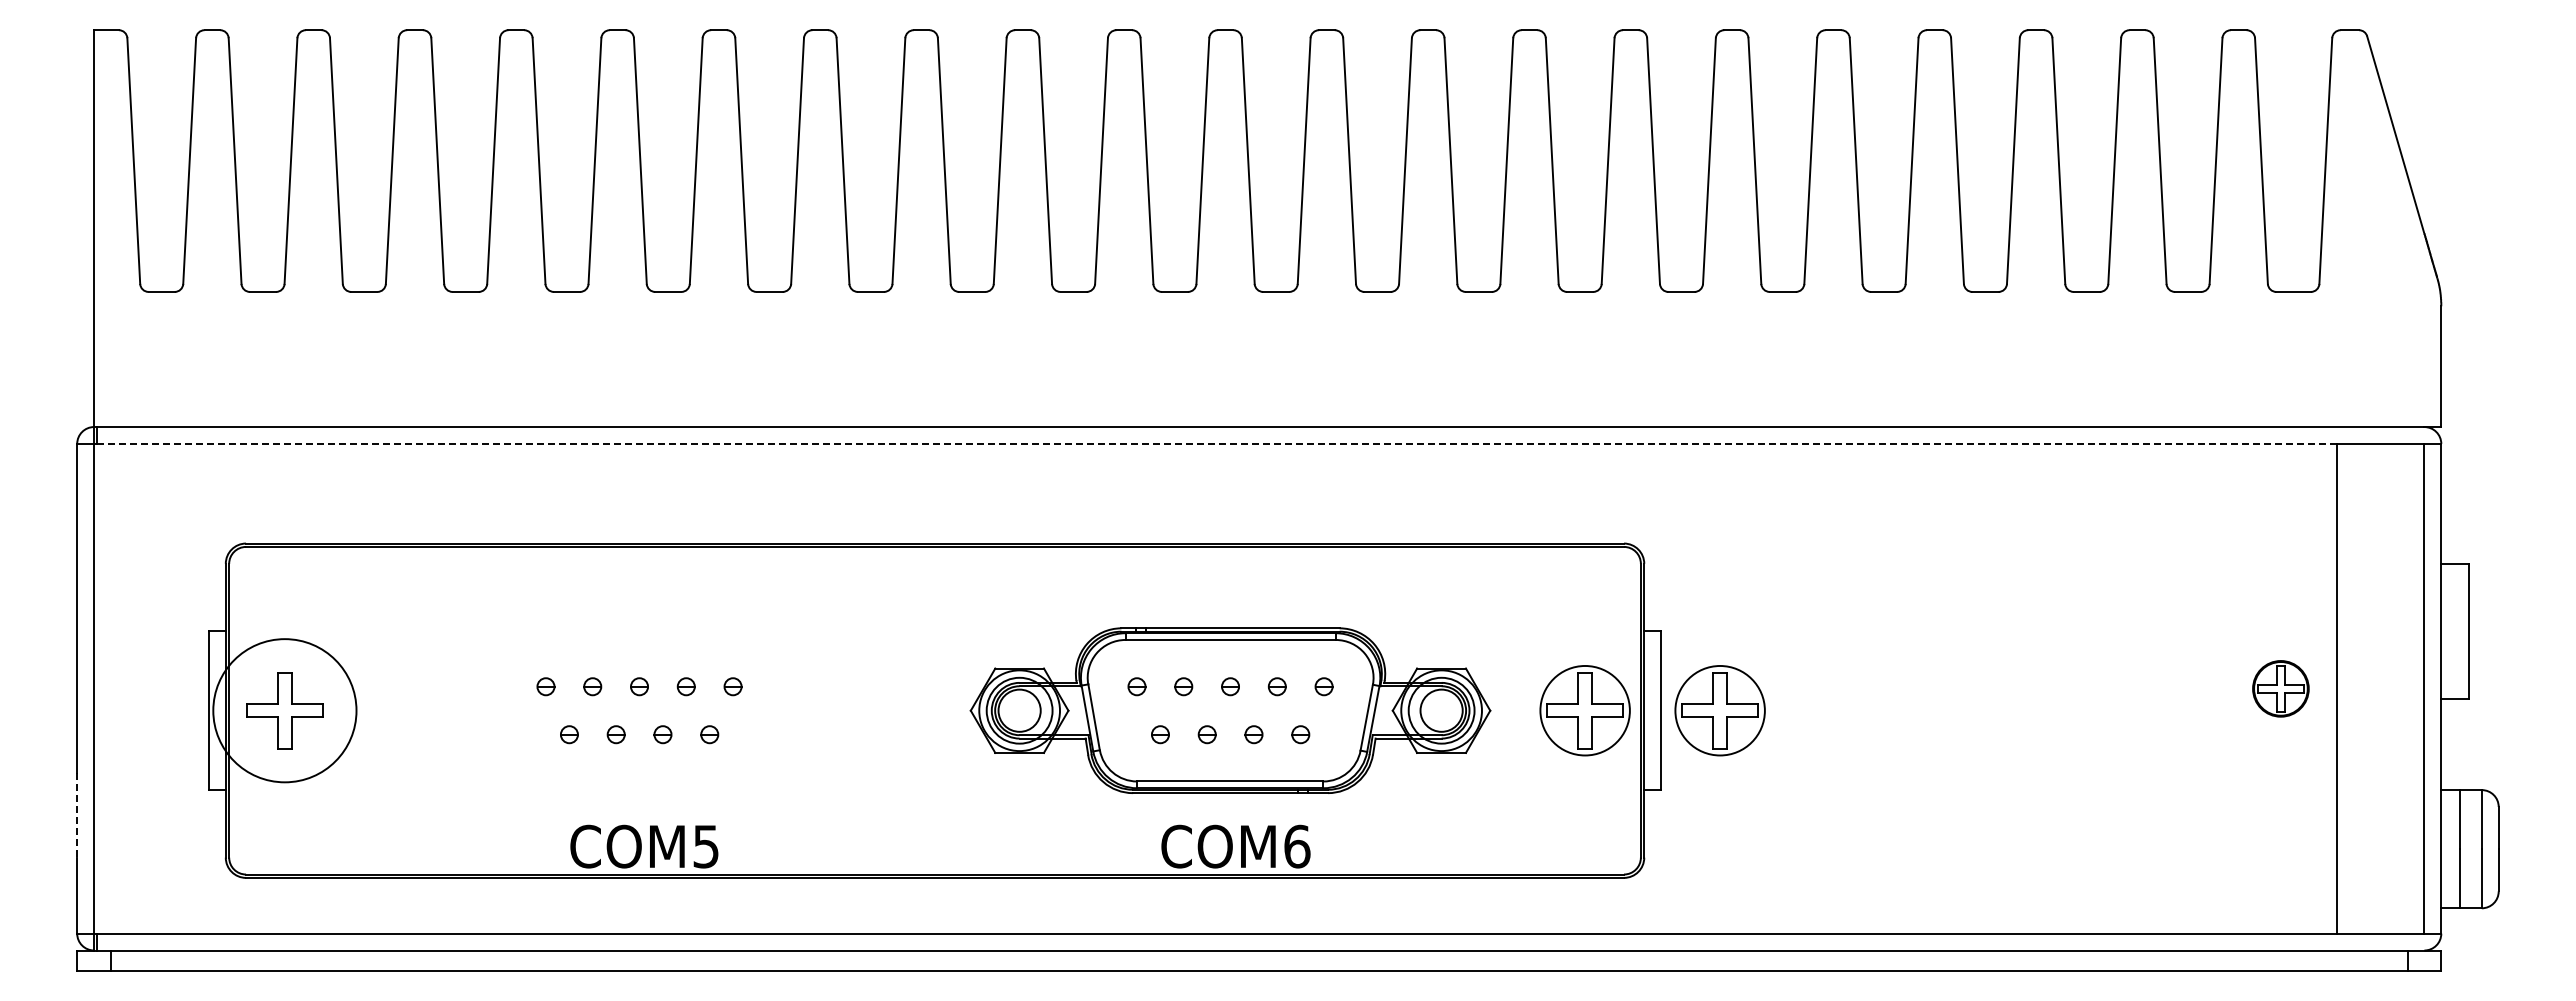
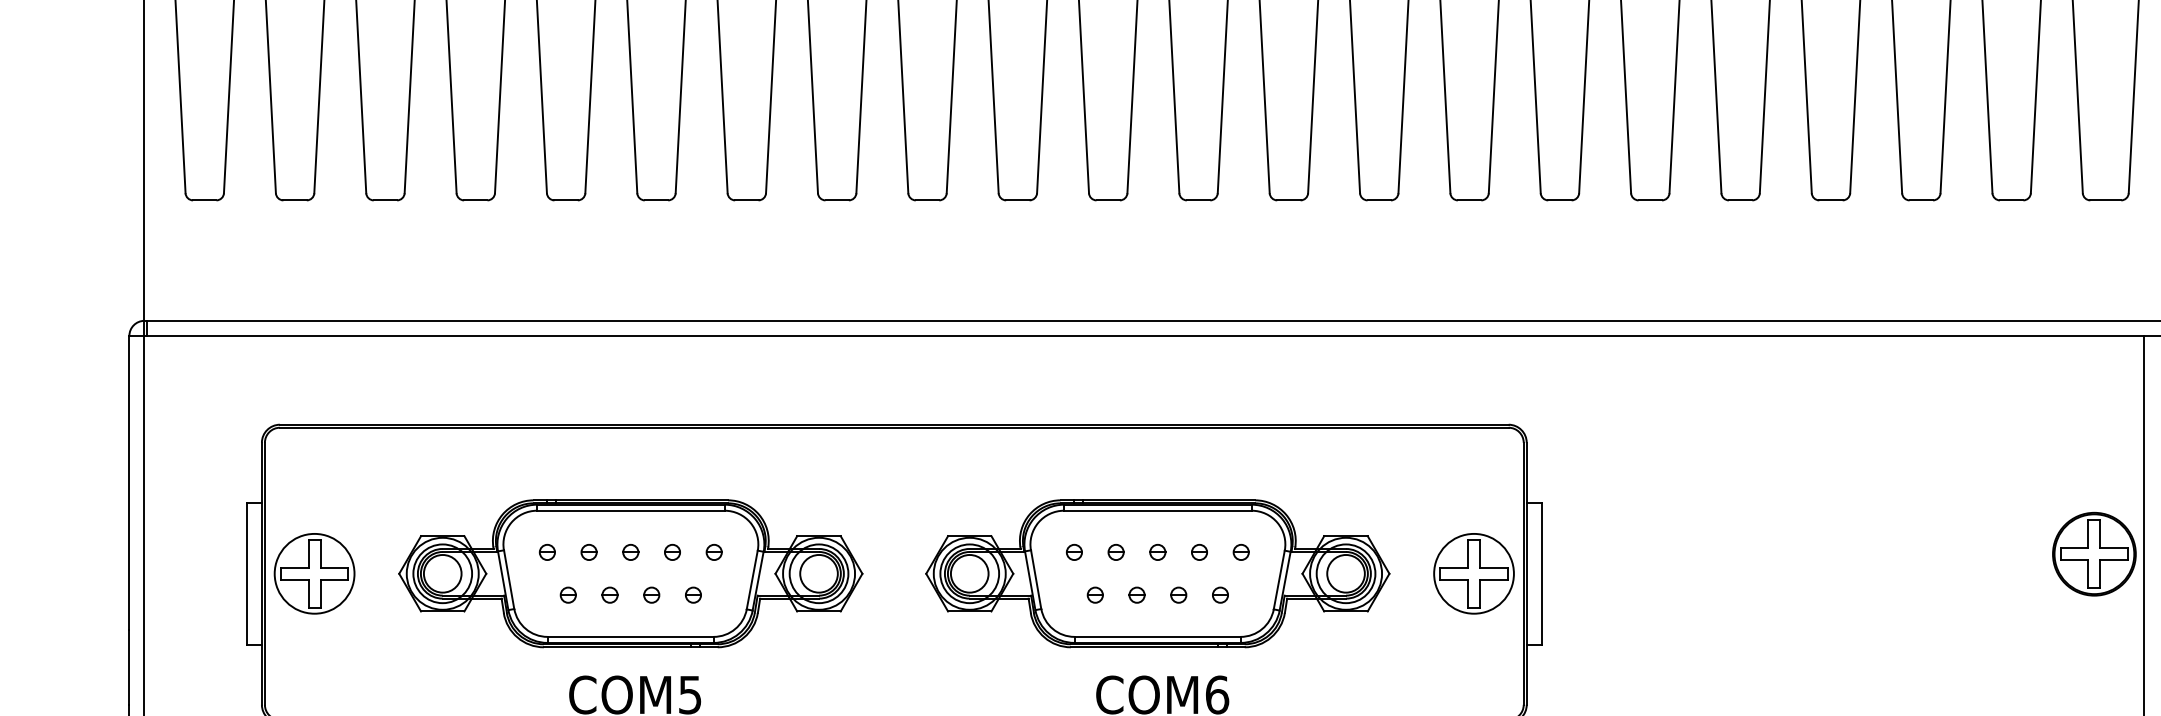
line: (1217, 443) -> (1146, 335), dashed -> solid
part: (2280, 688) -> (2094, 553), size x1.67
circle: (284, 710) -> (314, 573), size x0.62
part: (639, 710) -> (630, 573), added
part: (1719, 710) -> (1593, 573), removed
line: (77, 815) -> (129, 667), dashed -> solid

